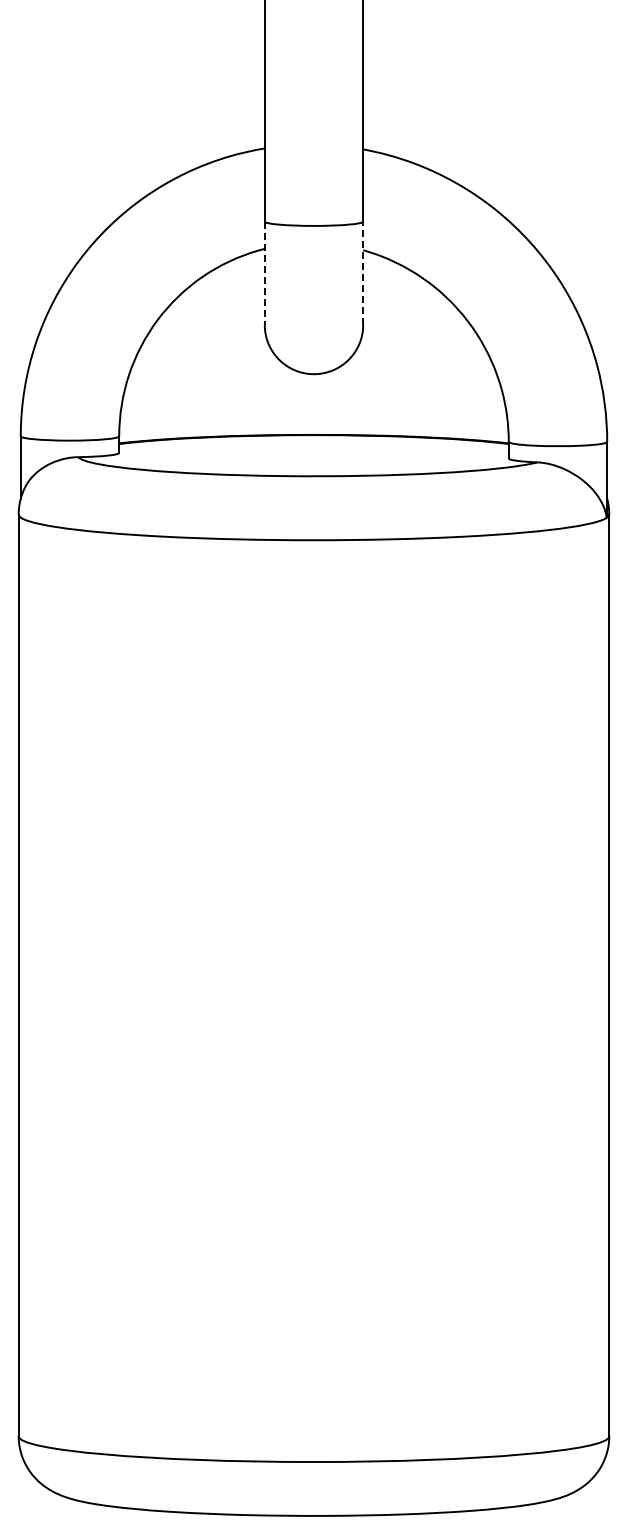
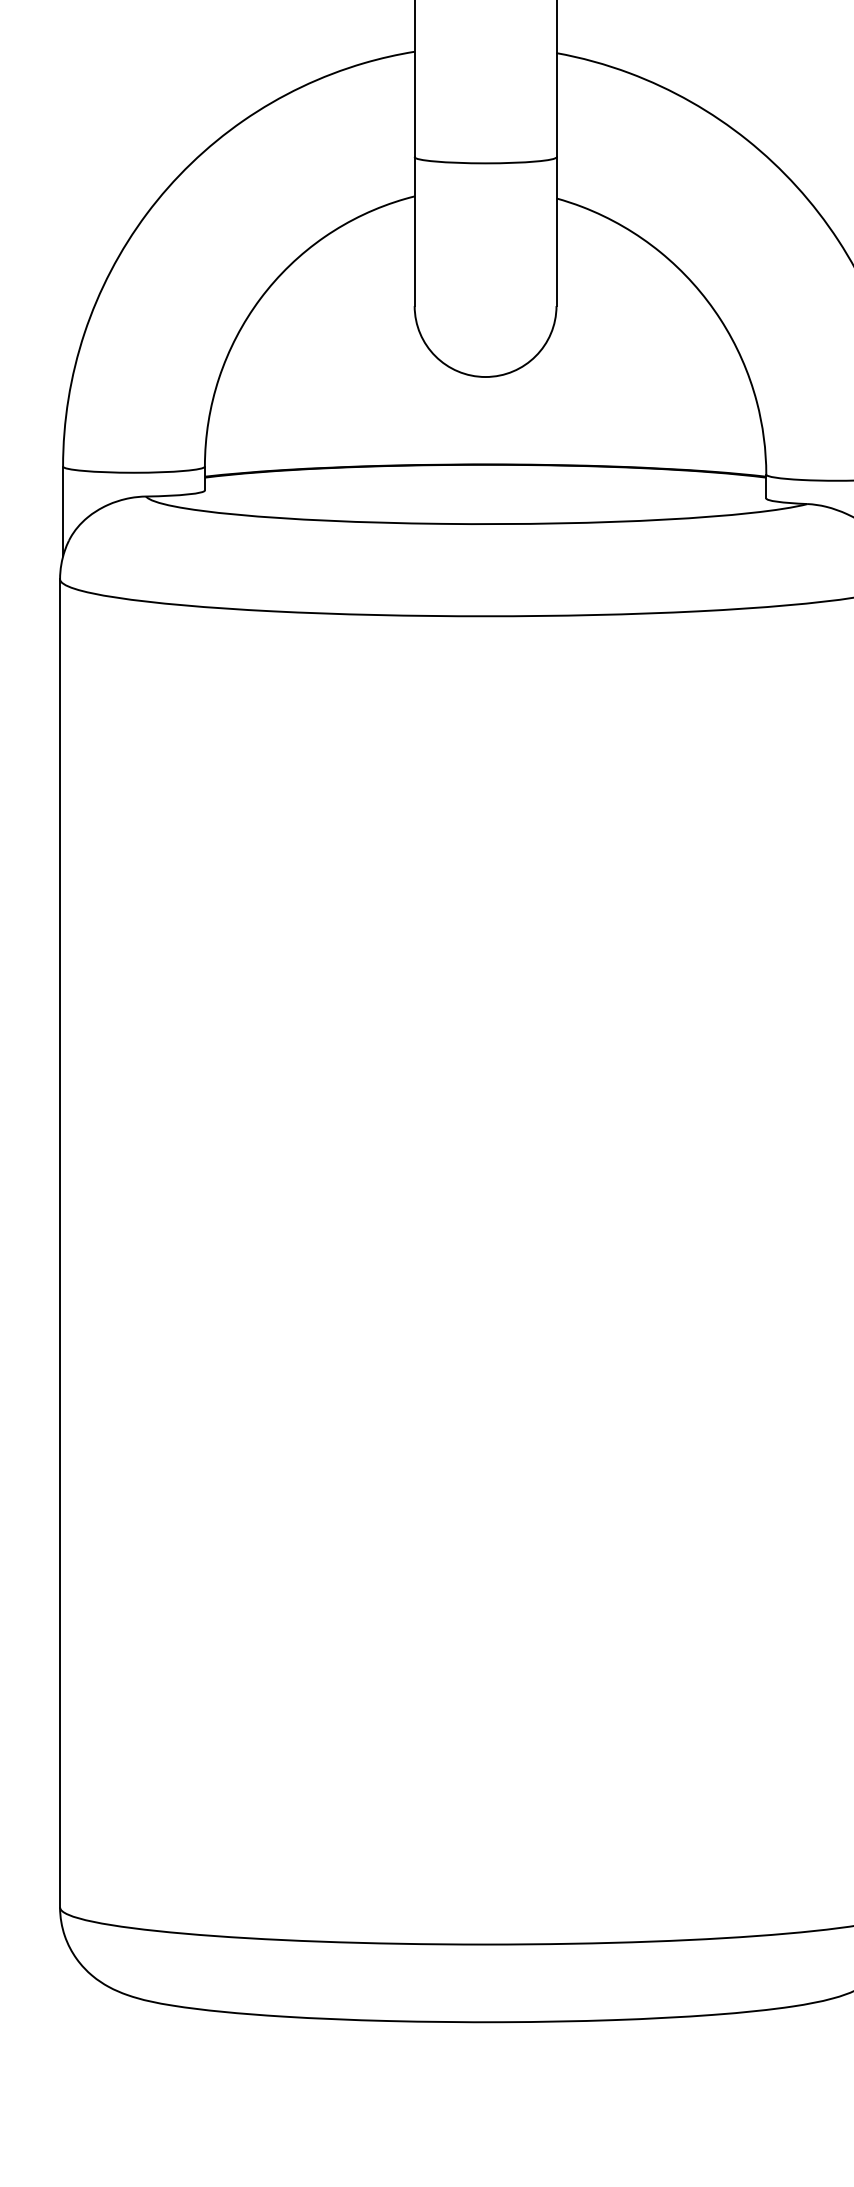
line: (264, 273) -> (414, 231), dashed -> solid
line: (363, 273) -> (556, 231), dashed -> solid

